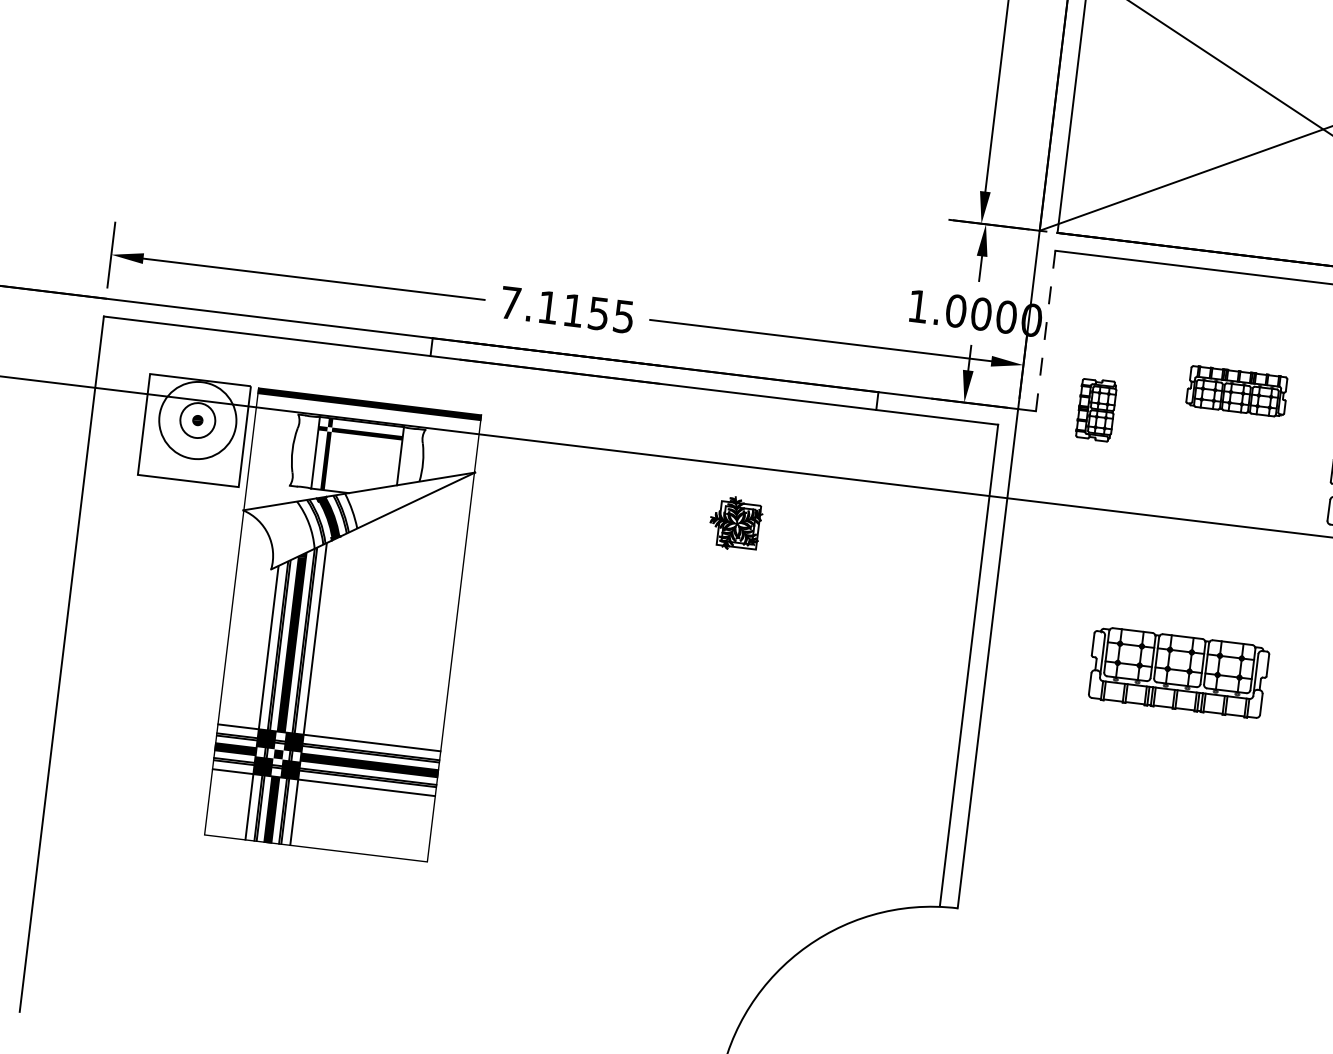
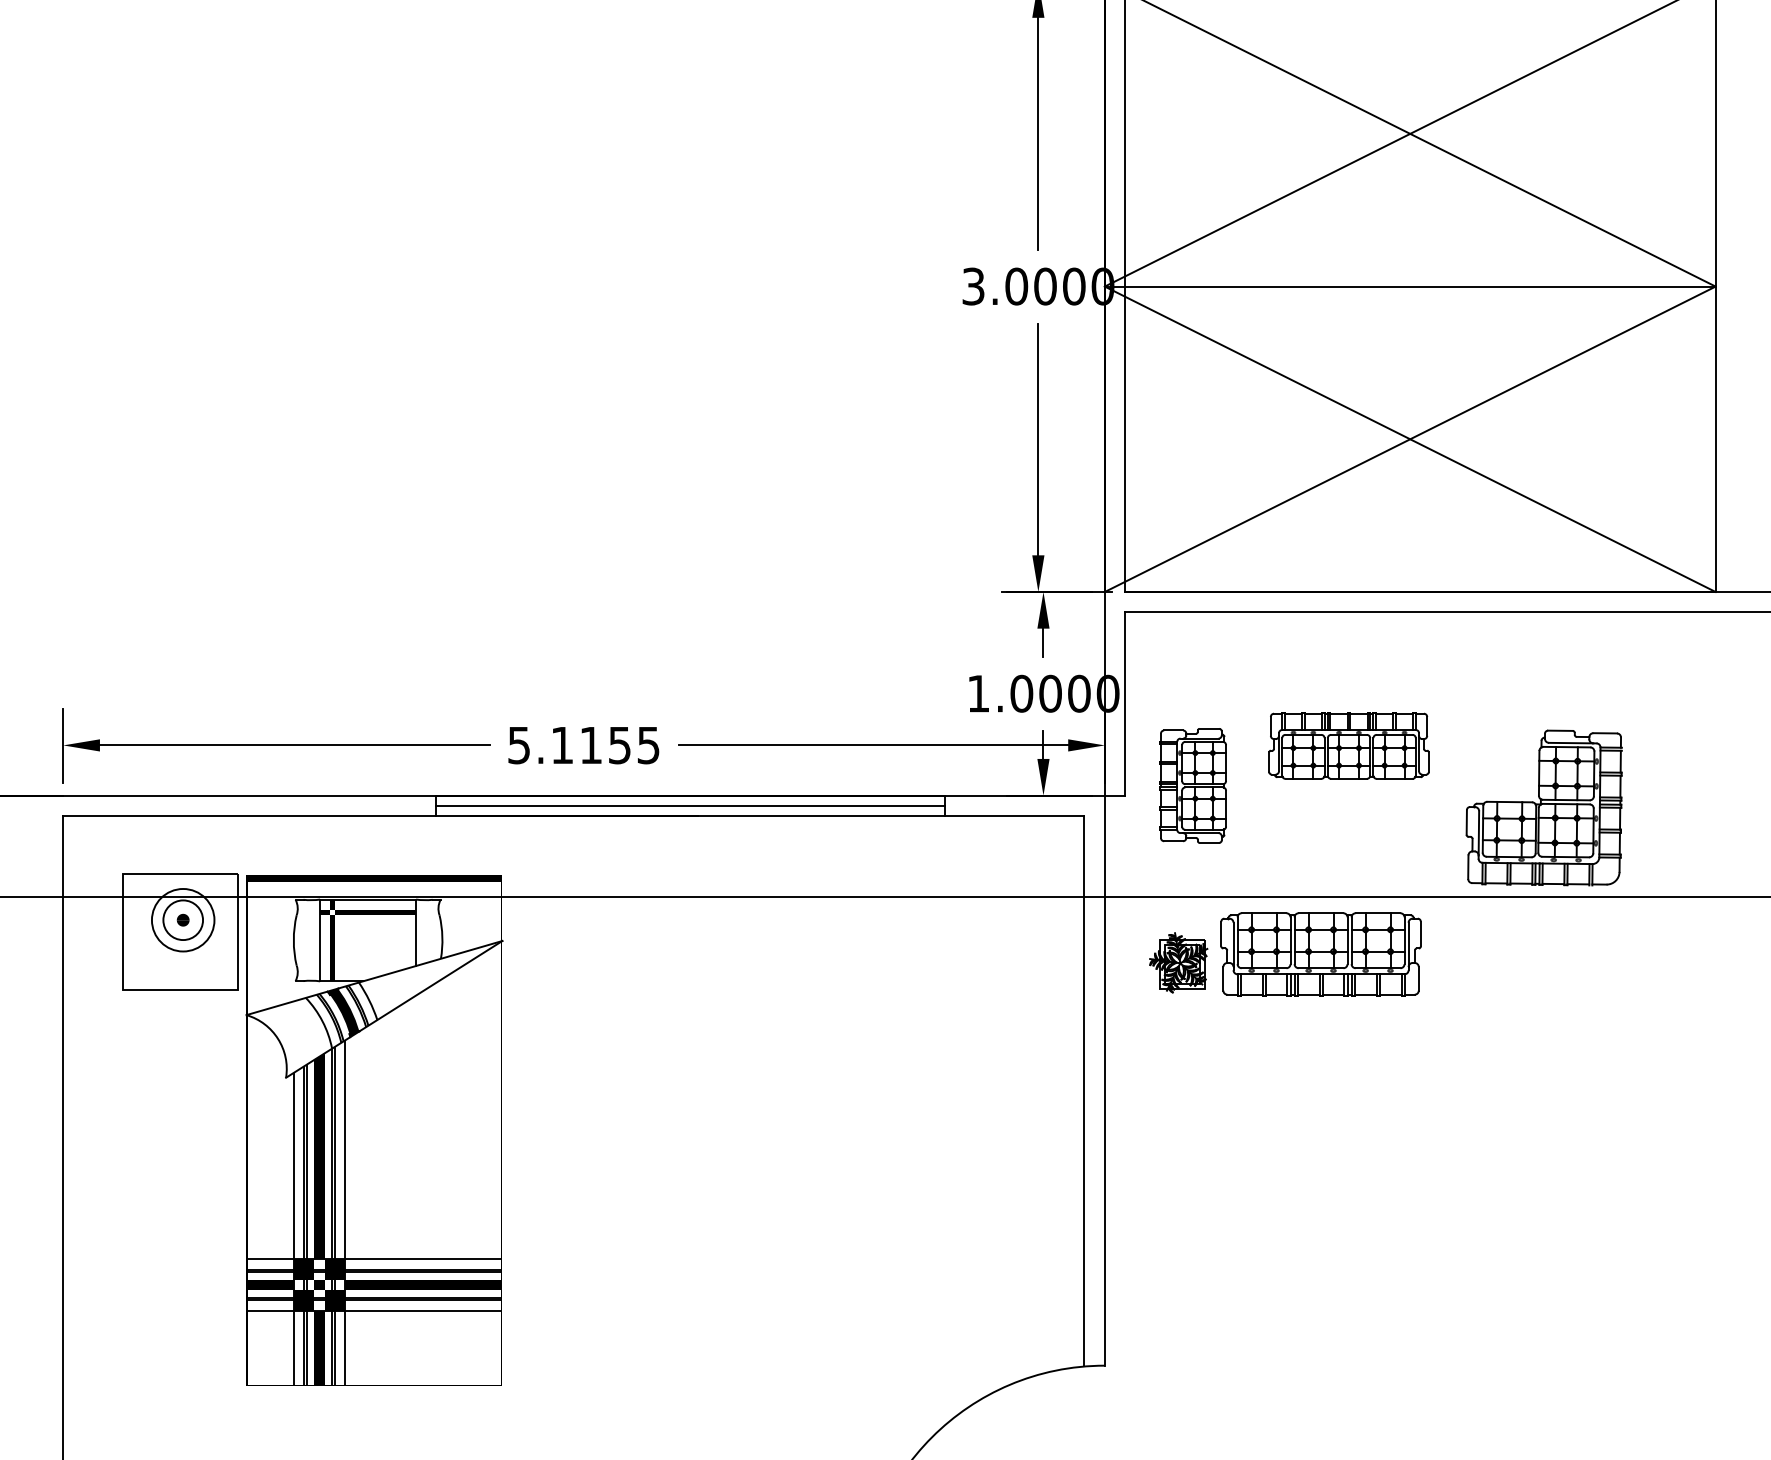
text: (509, 303) -> (518, 745), 7.1155 -> 5.1155
line: (1045, 330) -> (1125, 703), dashed -> solid
line: (654, 373) -> (690, 805), added
part: (1236, 391) -> (1348, 745), size x1.43
part: (1095, 409) -> (1192, 785), size x1.67
circle: (197, 419) -> (182, 919), size x0.71
part: (735, 523) -> (1178, 962), moved
part: (1177, 672) -> (1320, 954), moved

